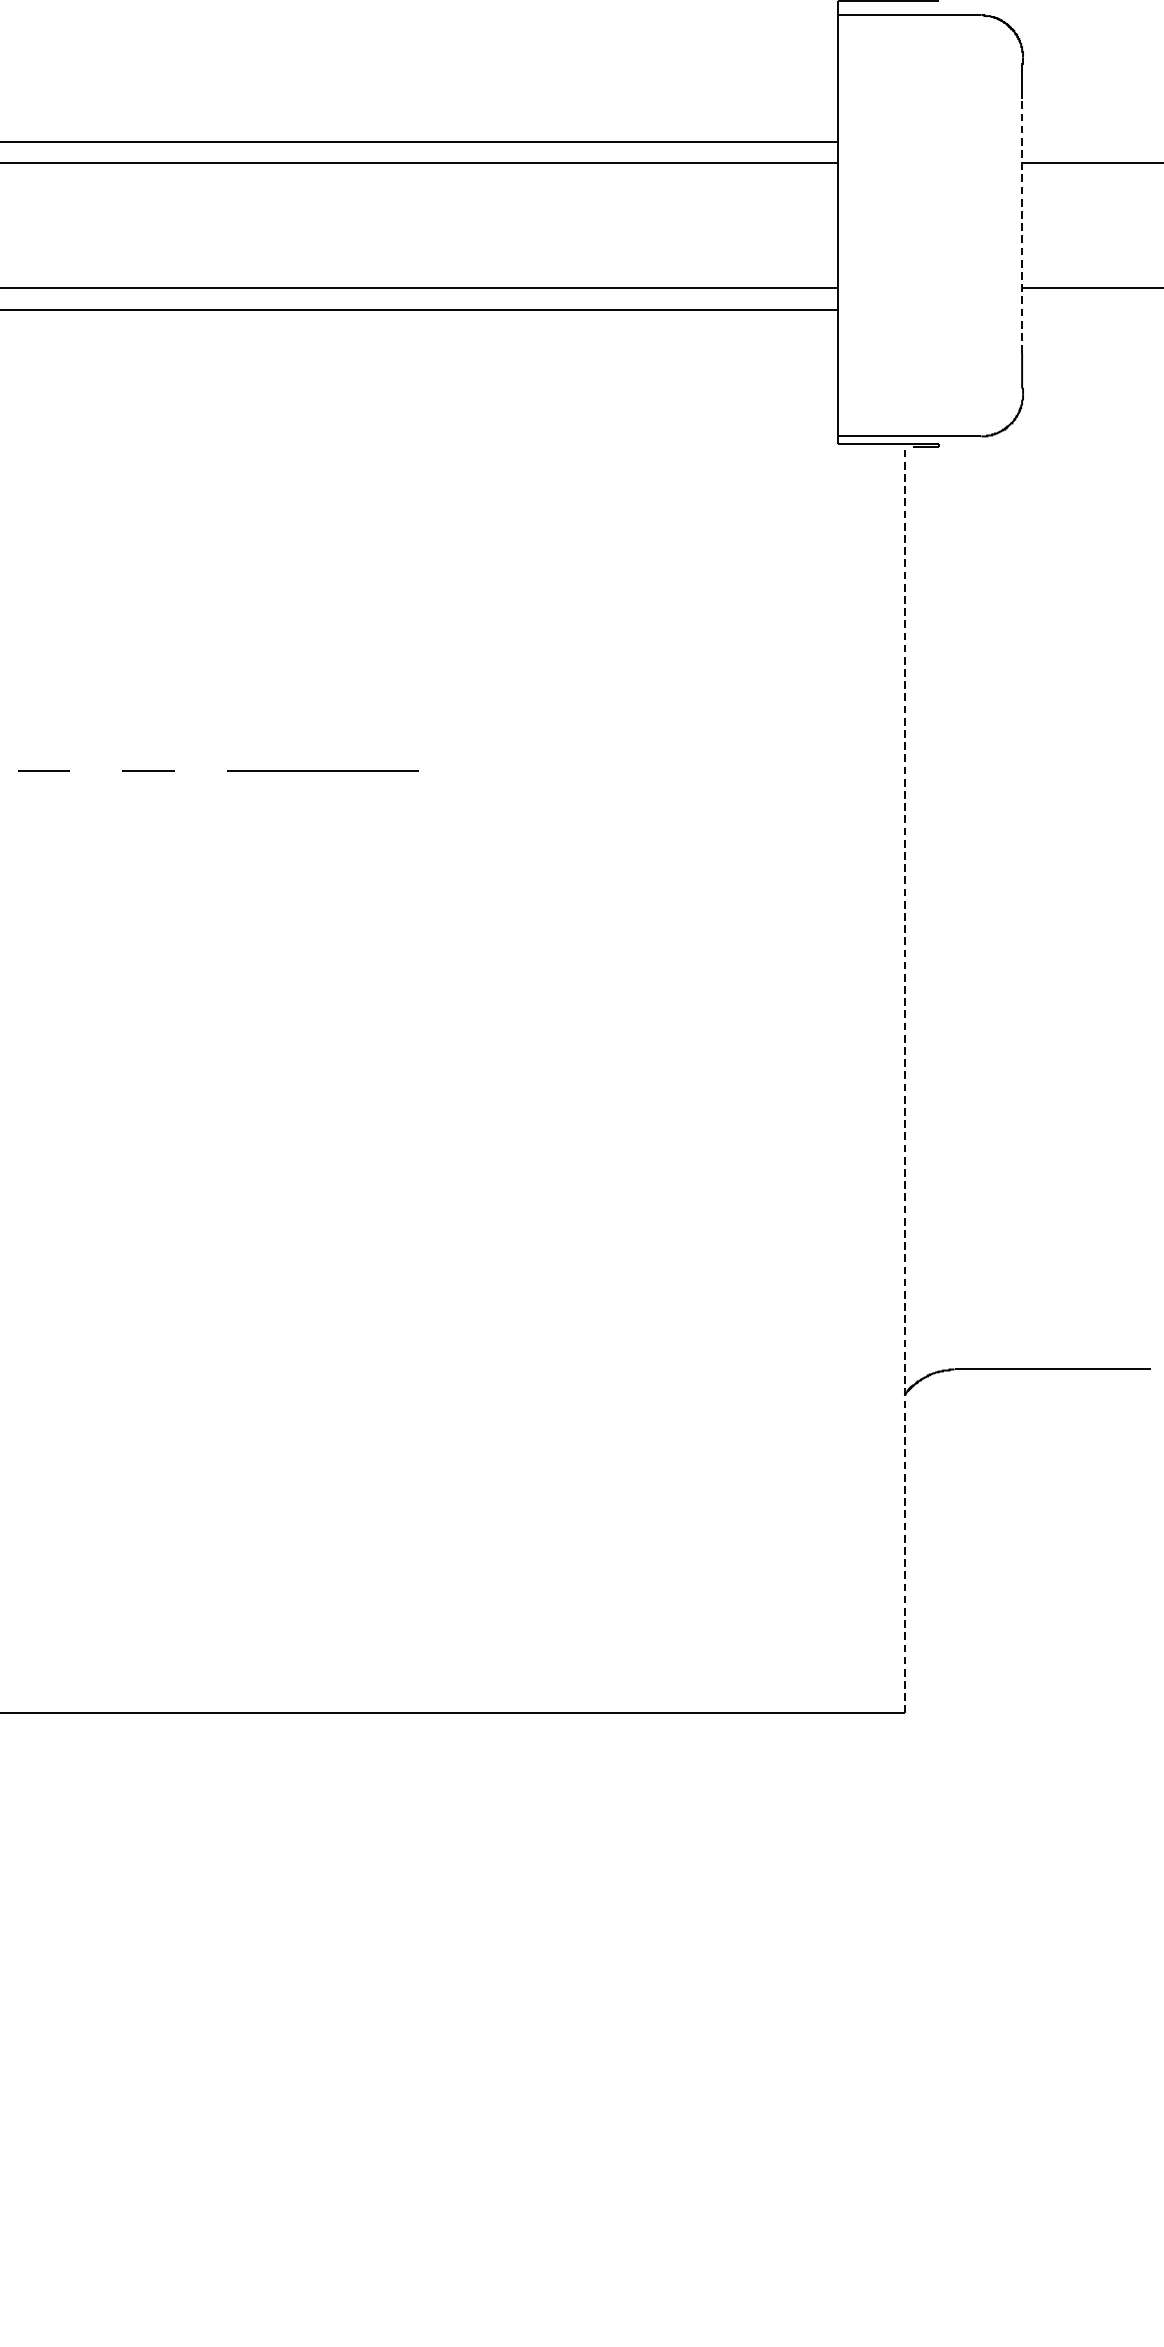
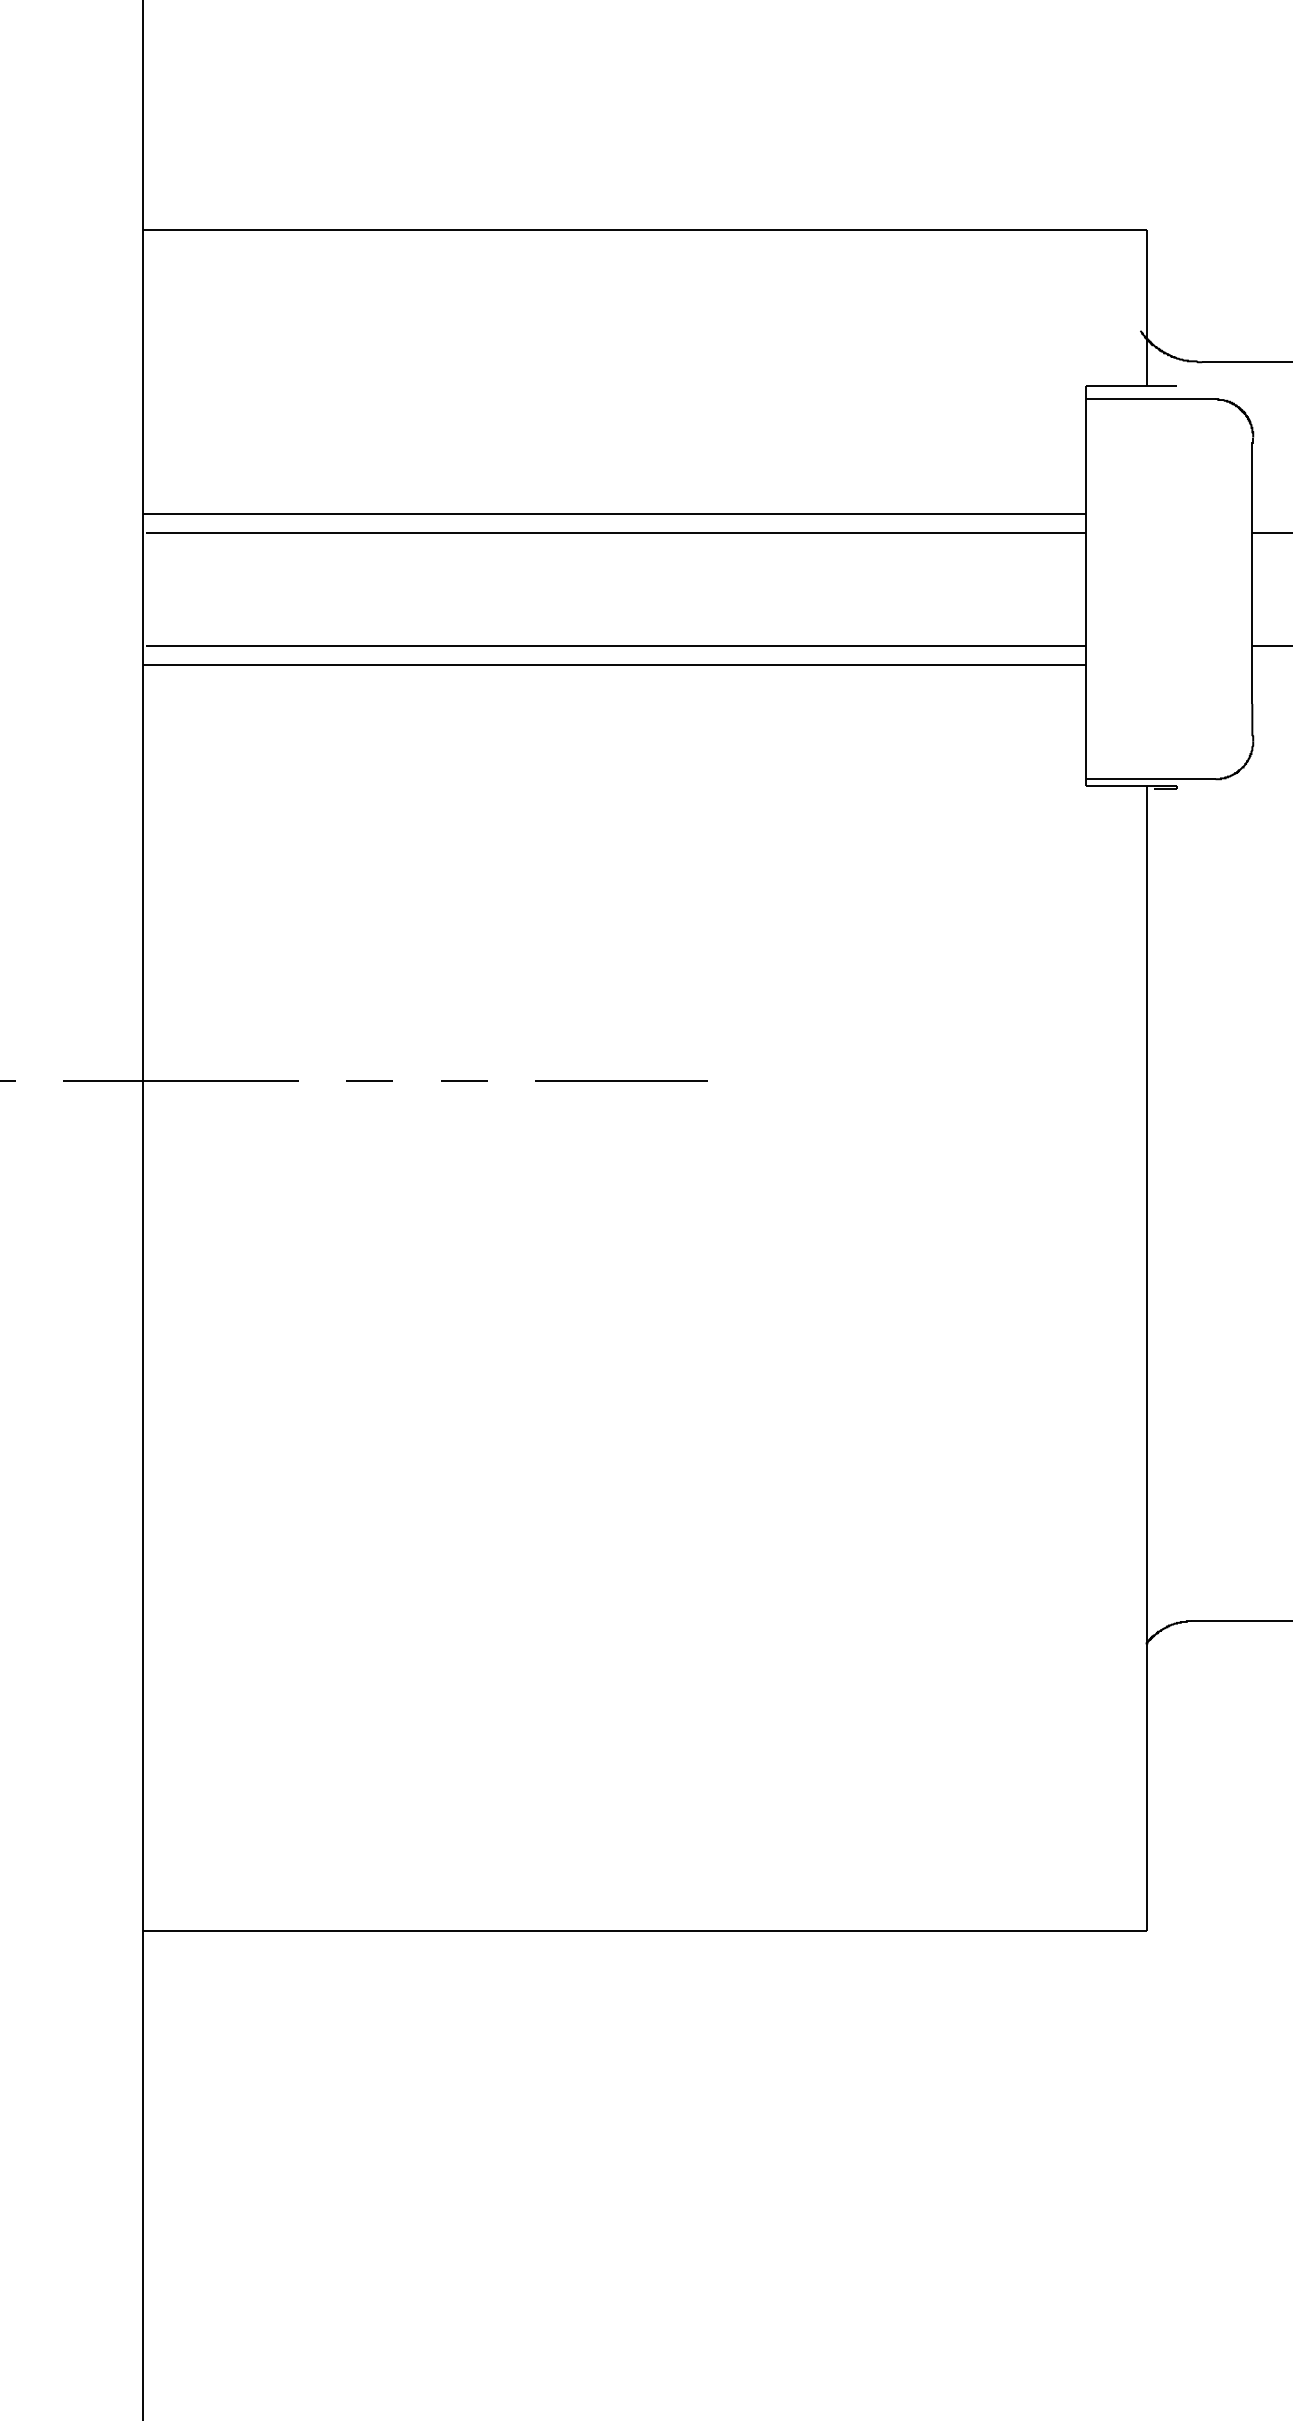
line: (1022, 226) -> (1252, 589), dashed -> solid
line: (904, 1078) -> (1146, 1358), dashed -> solid

